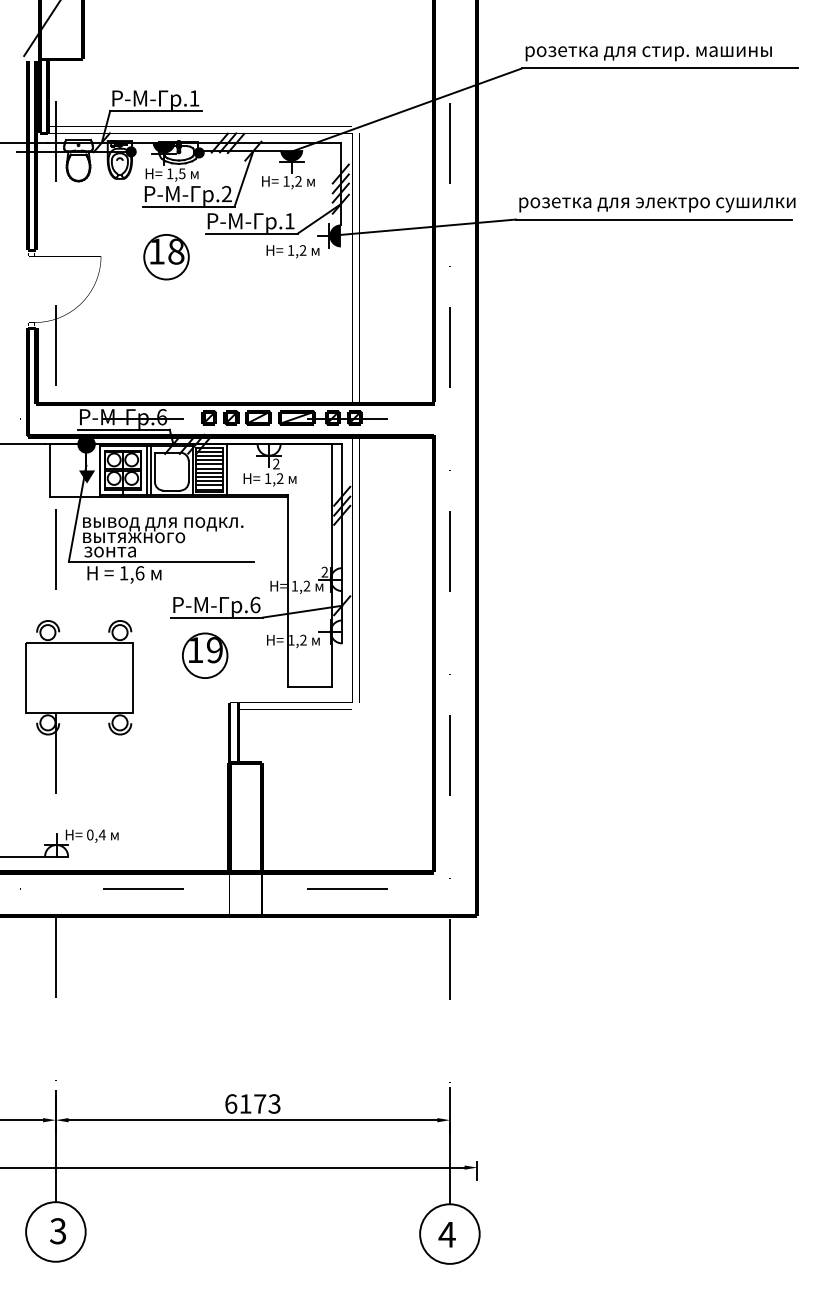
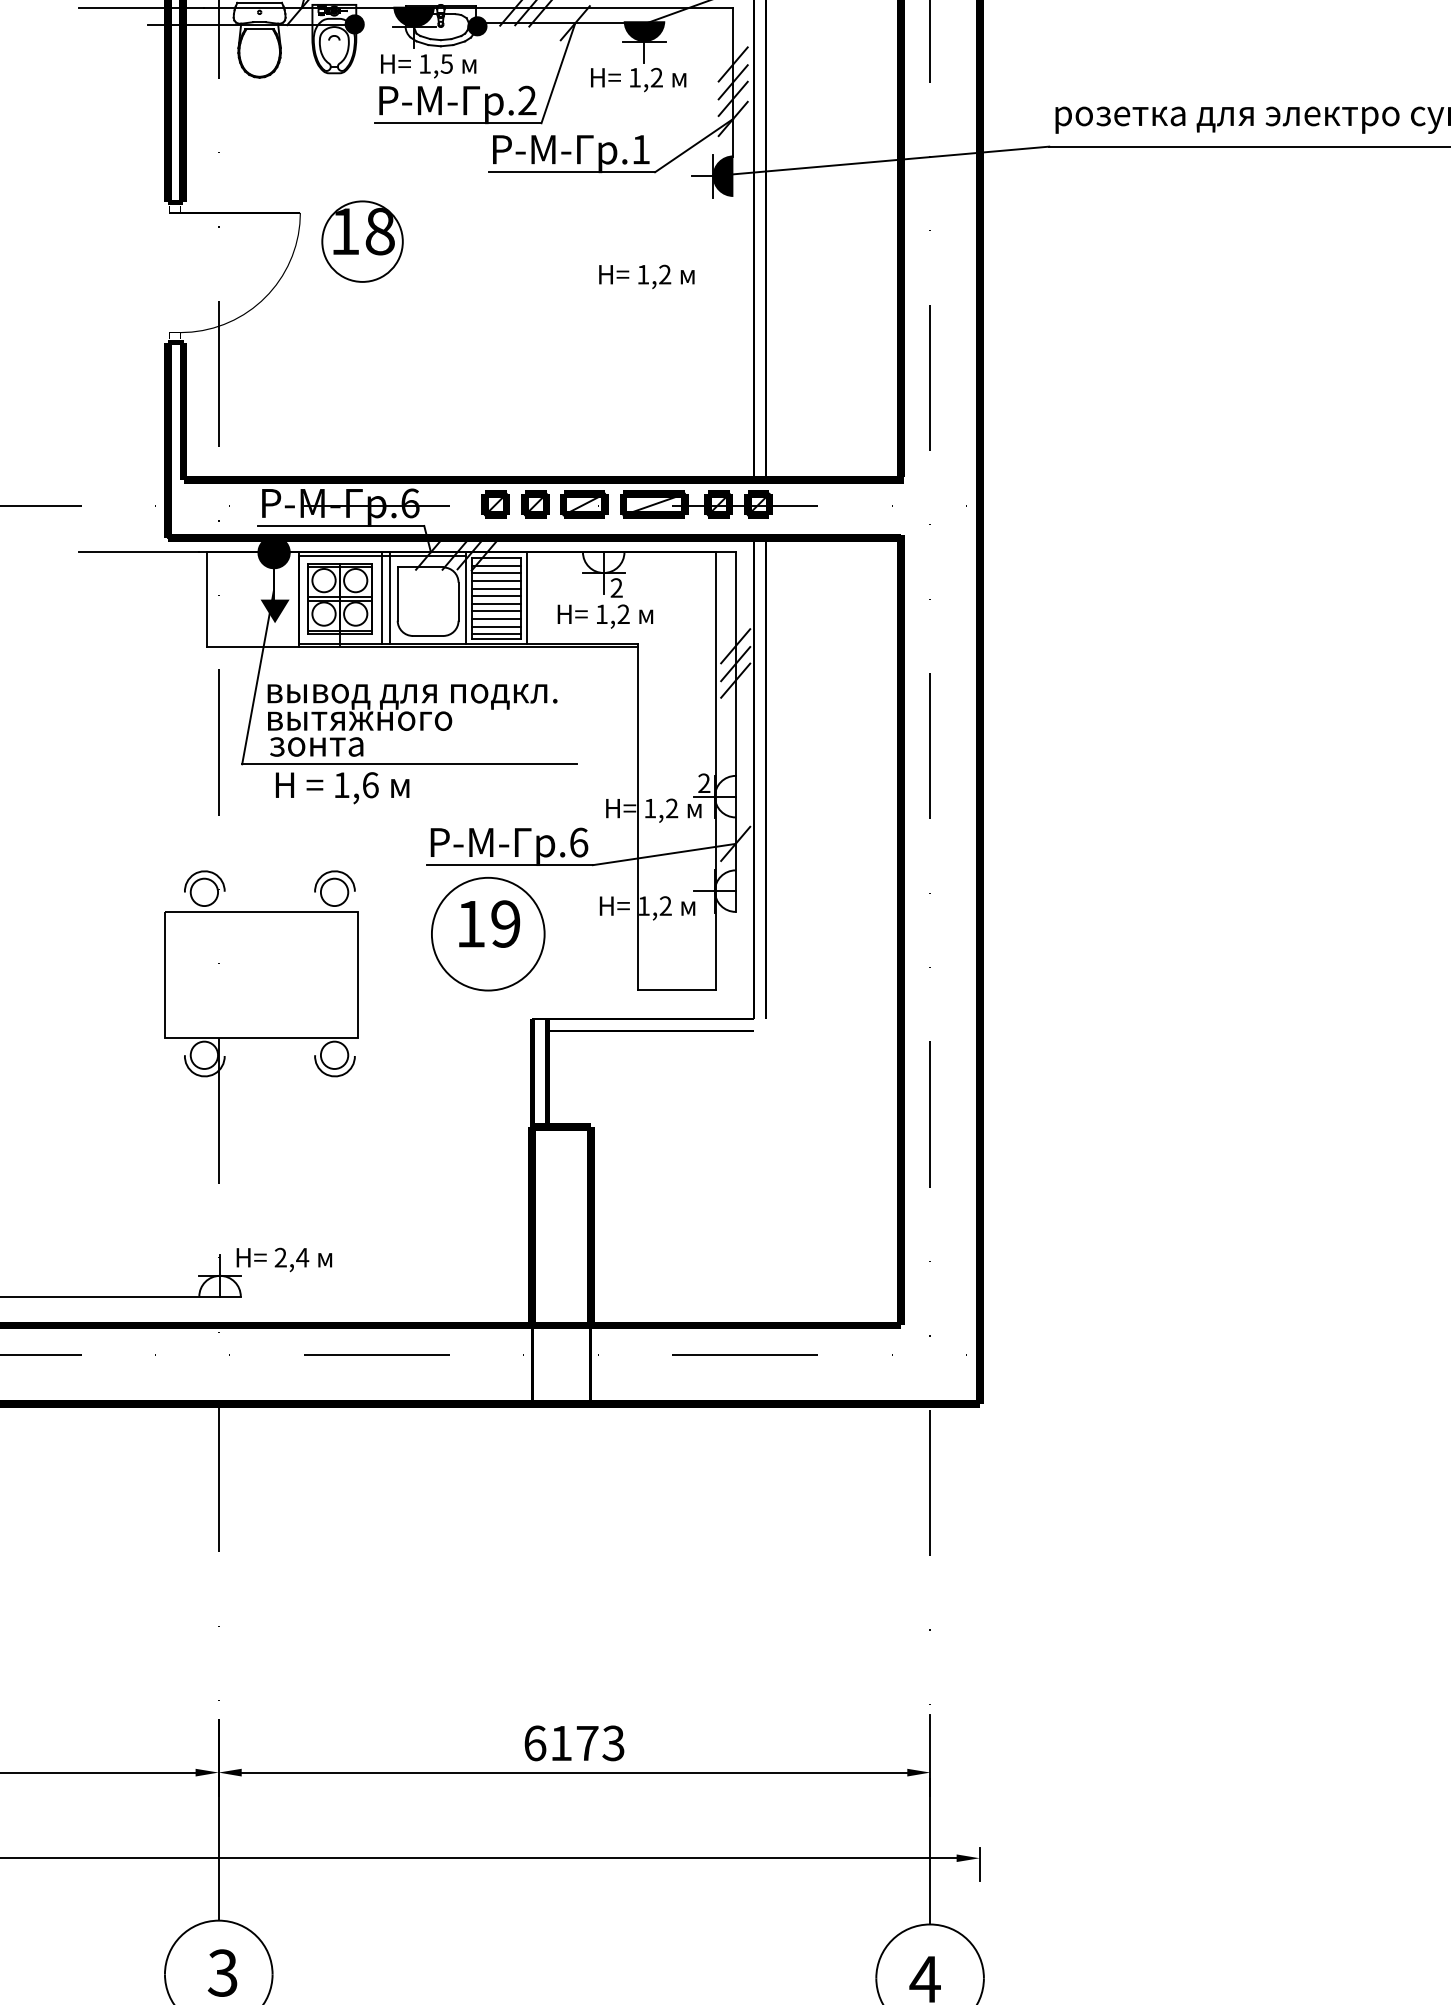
text: (292, 251) -> (645, 276), moved
part: (166, 257) -> (362, 242), moved
circle: (204, 655) -> (487, 933), size x1.4
text: (90, 834) -> (281, 1256), 0,4 -> 2,4

